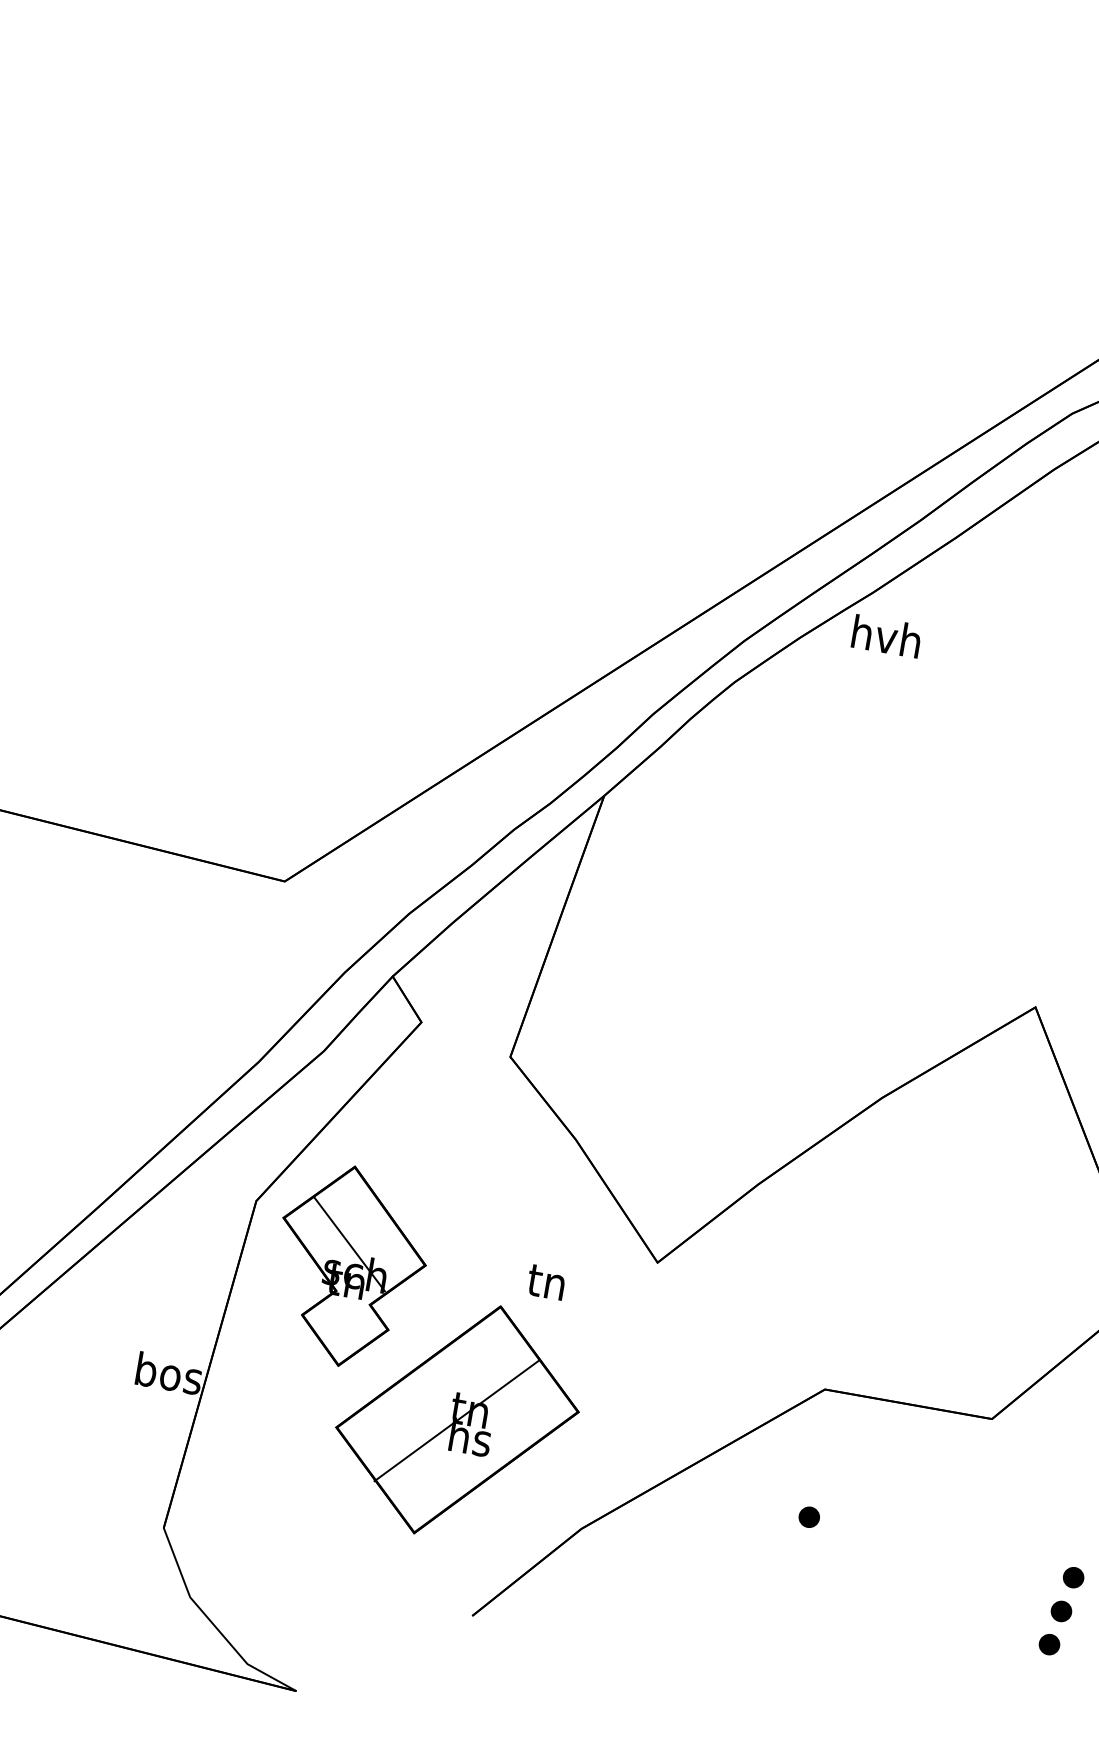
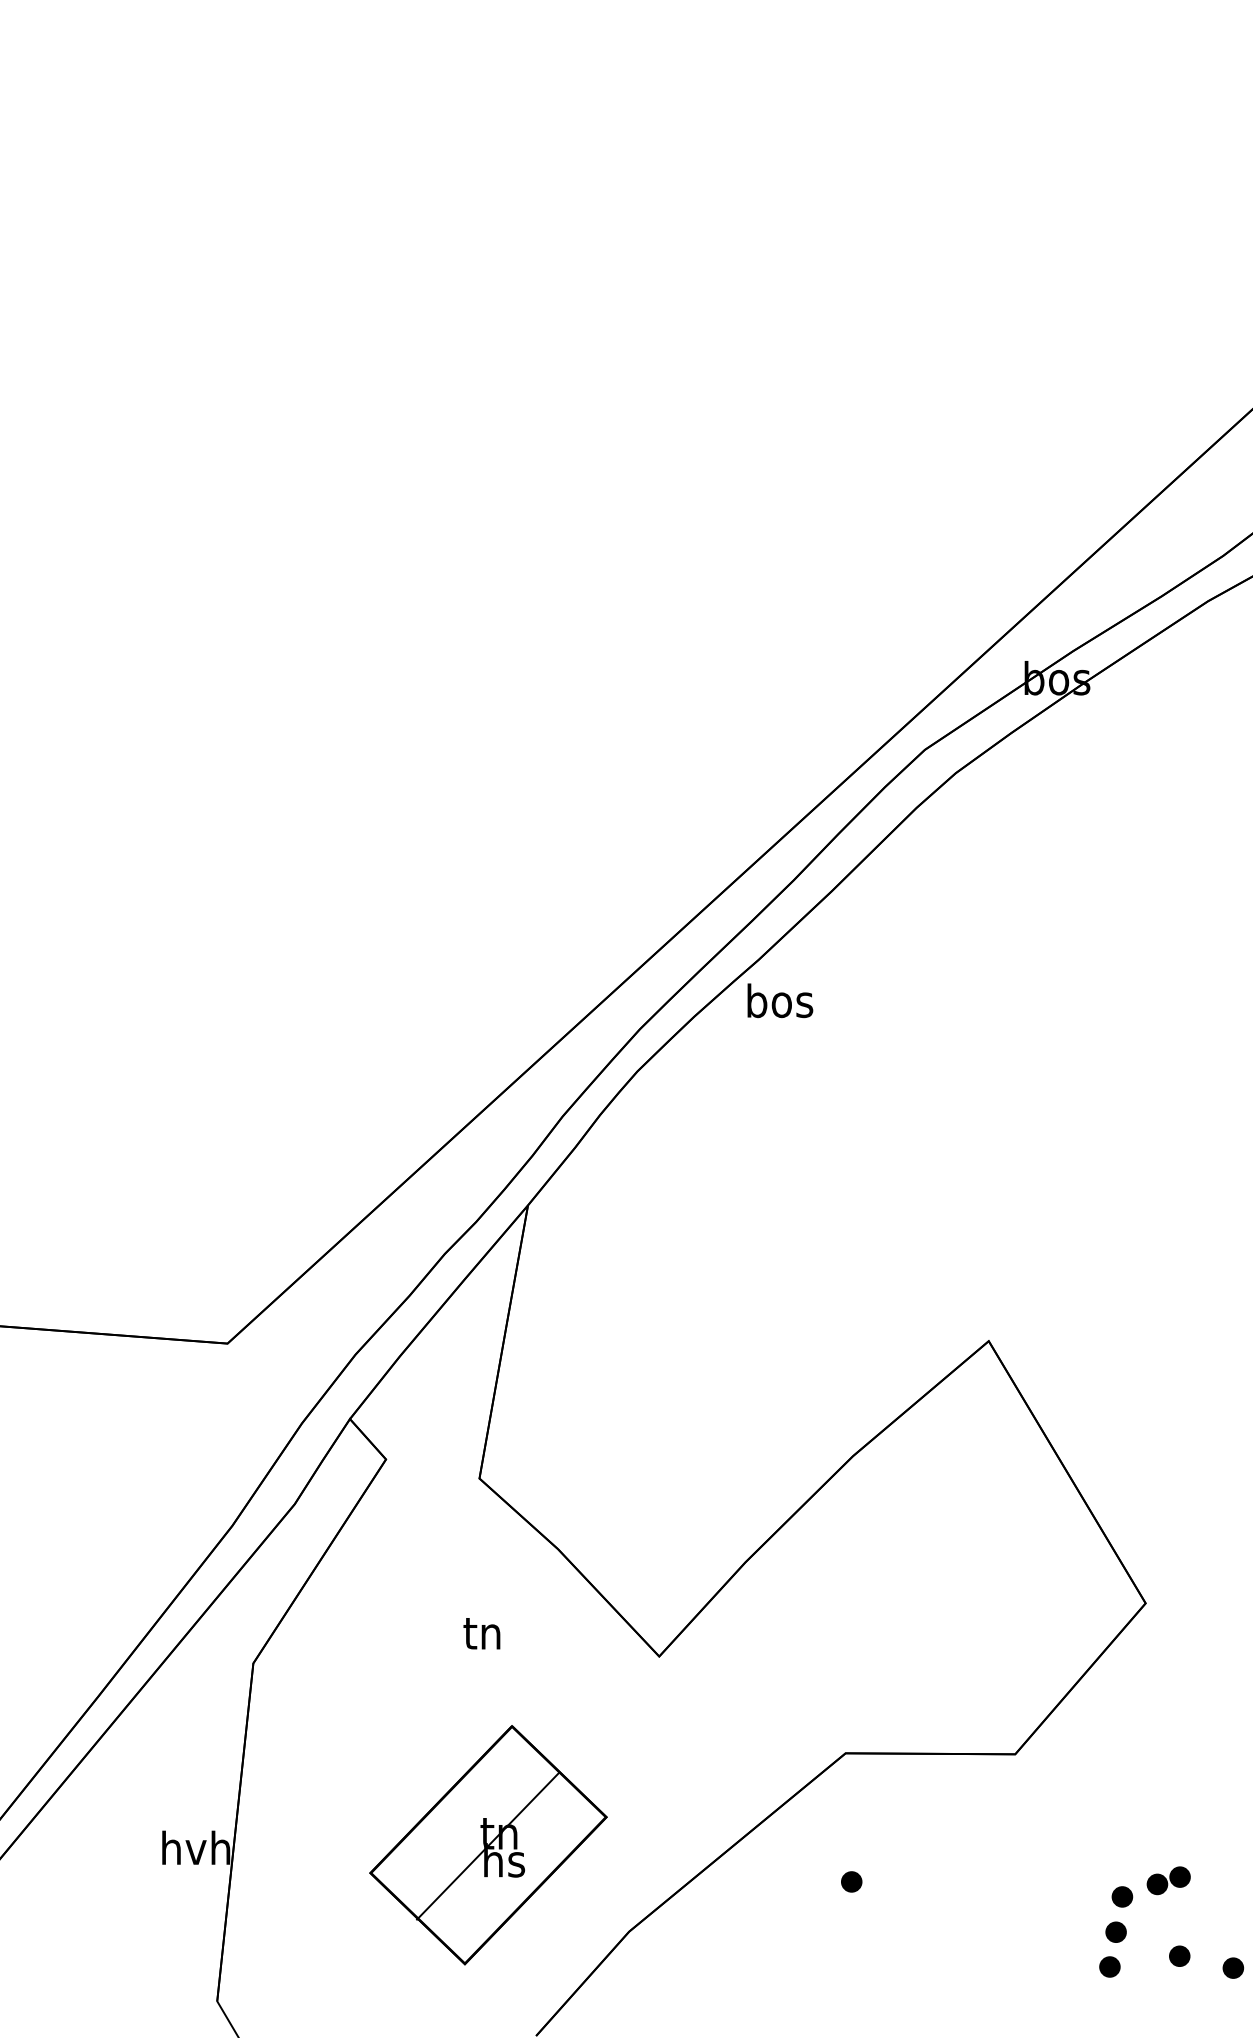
text: (886, 636) -> (779, 1000), hvh -> bos
part: (349, 1266) -> (356, 1712), removed
text: (545, 1282) -> (481, 1633), moved
text: (169, 1372) -> (196, 1847), bos -> hvh

